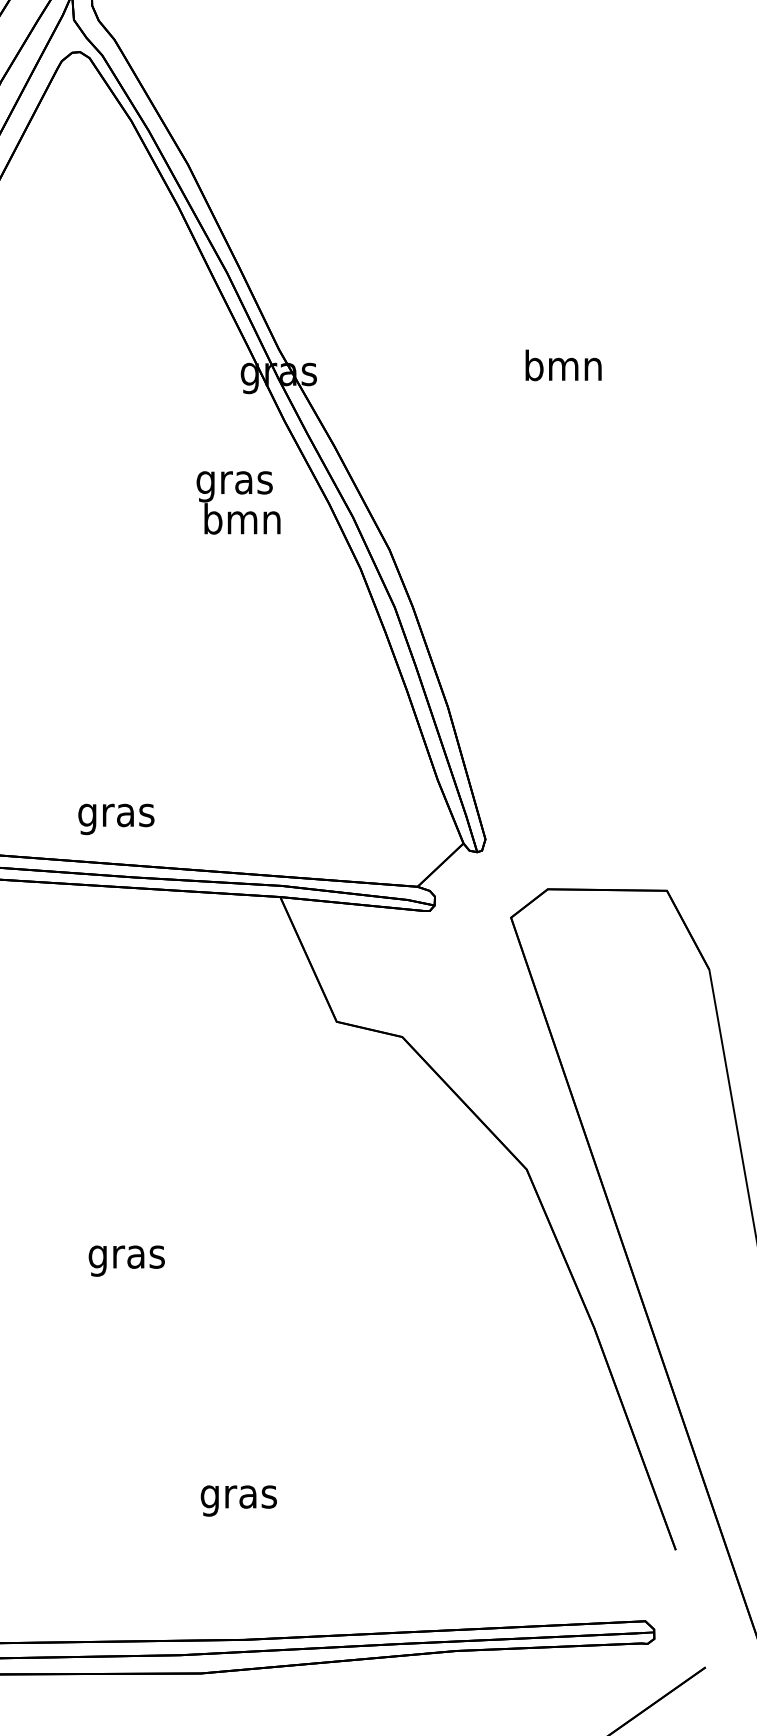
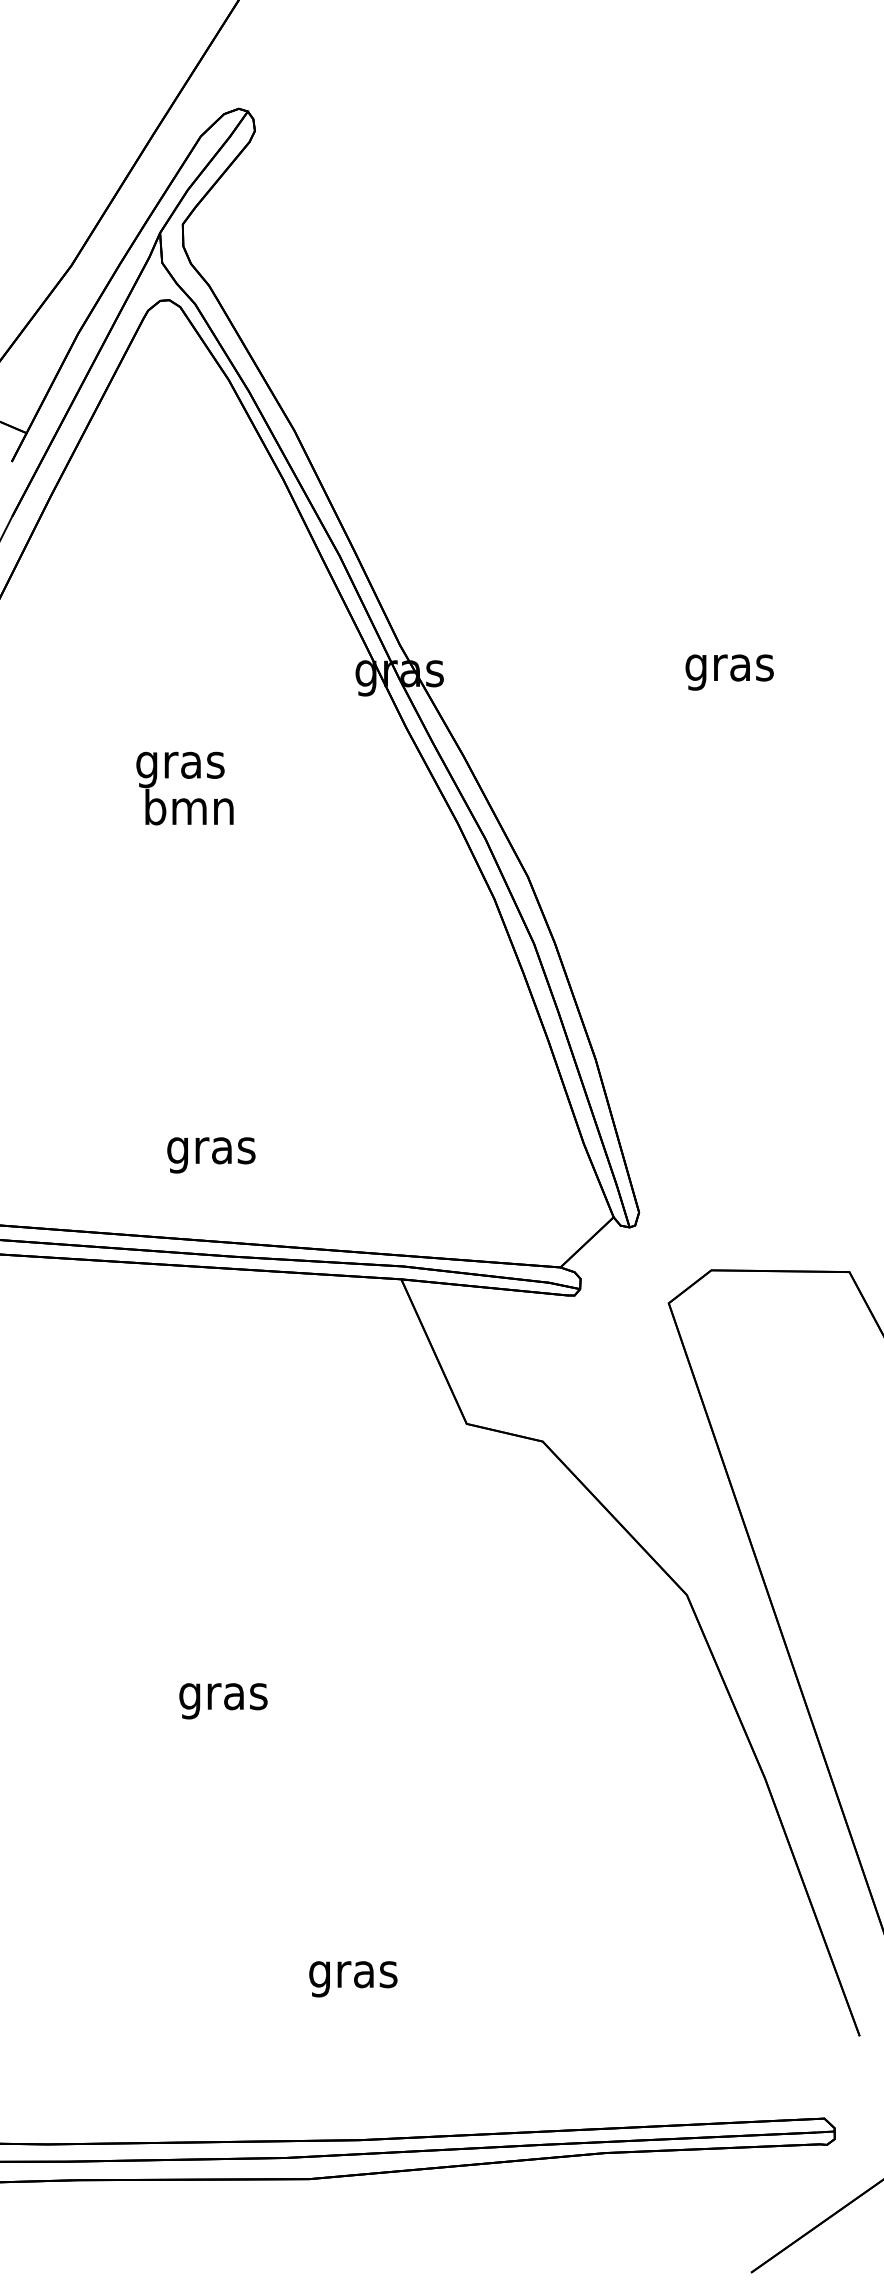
text: (563, 369) -> (729, 667), bmn -> gras
text: (238, 502) -> (184, 788), moved
text: (116, 819) -> (211, 1155), moved

